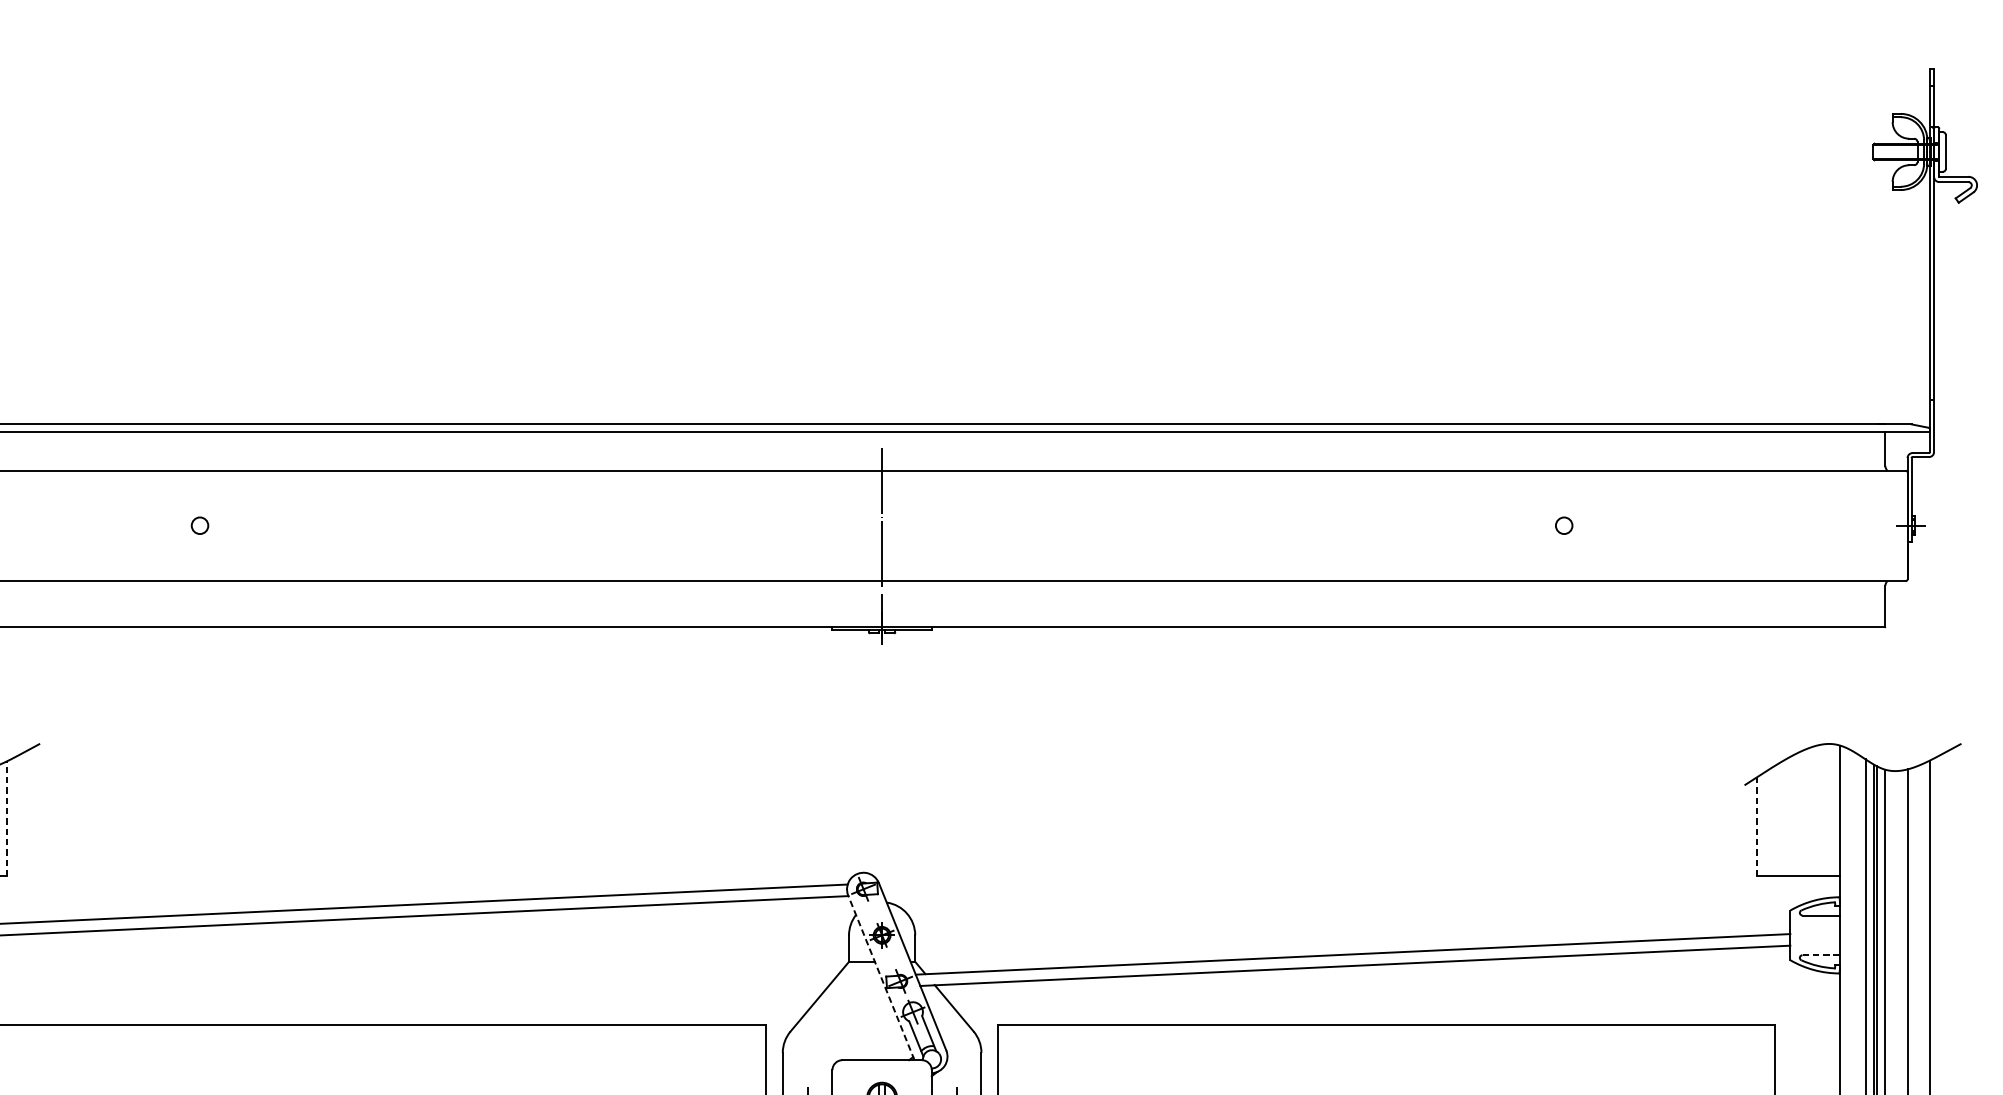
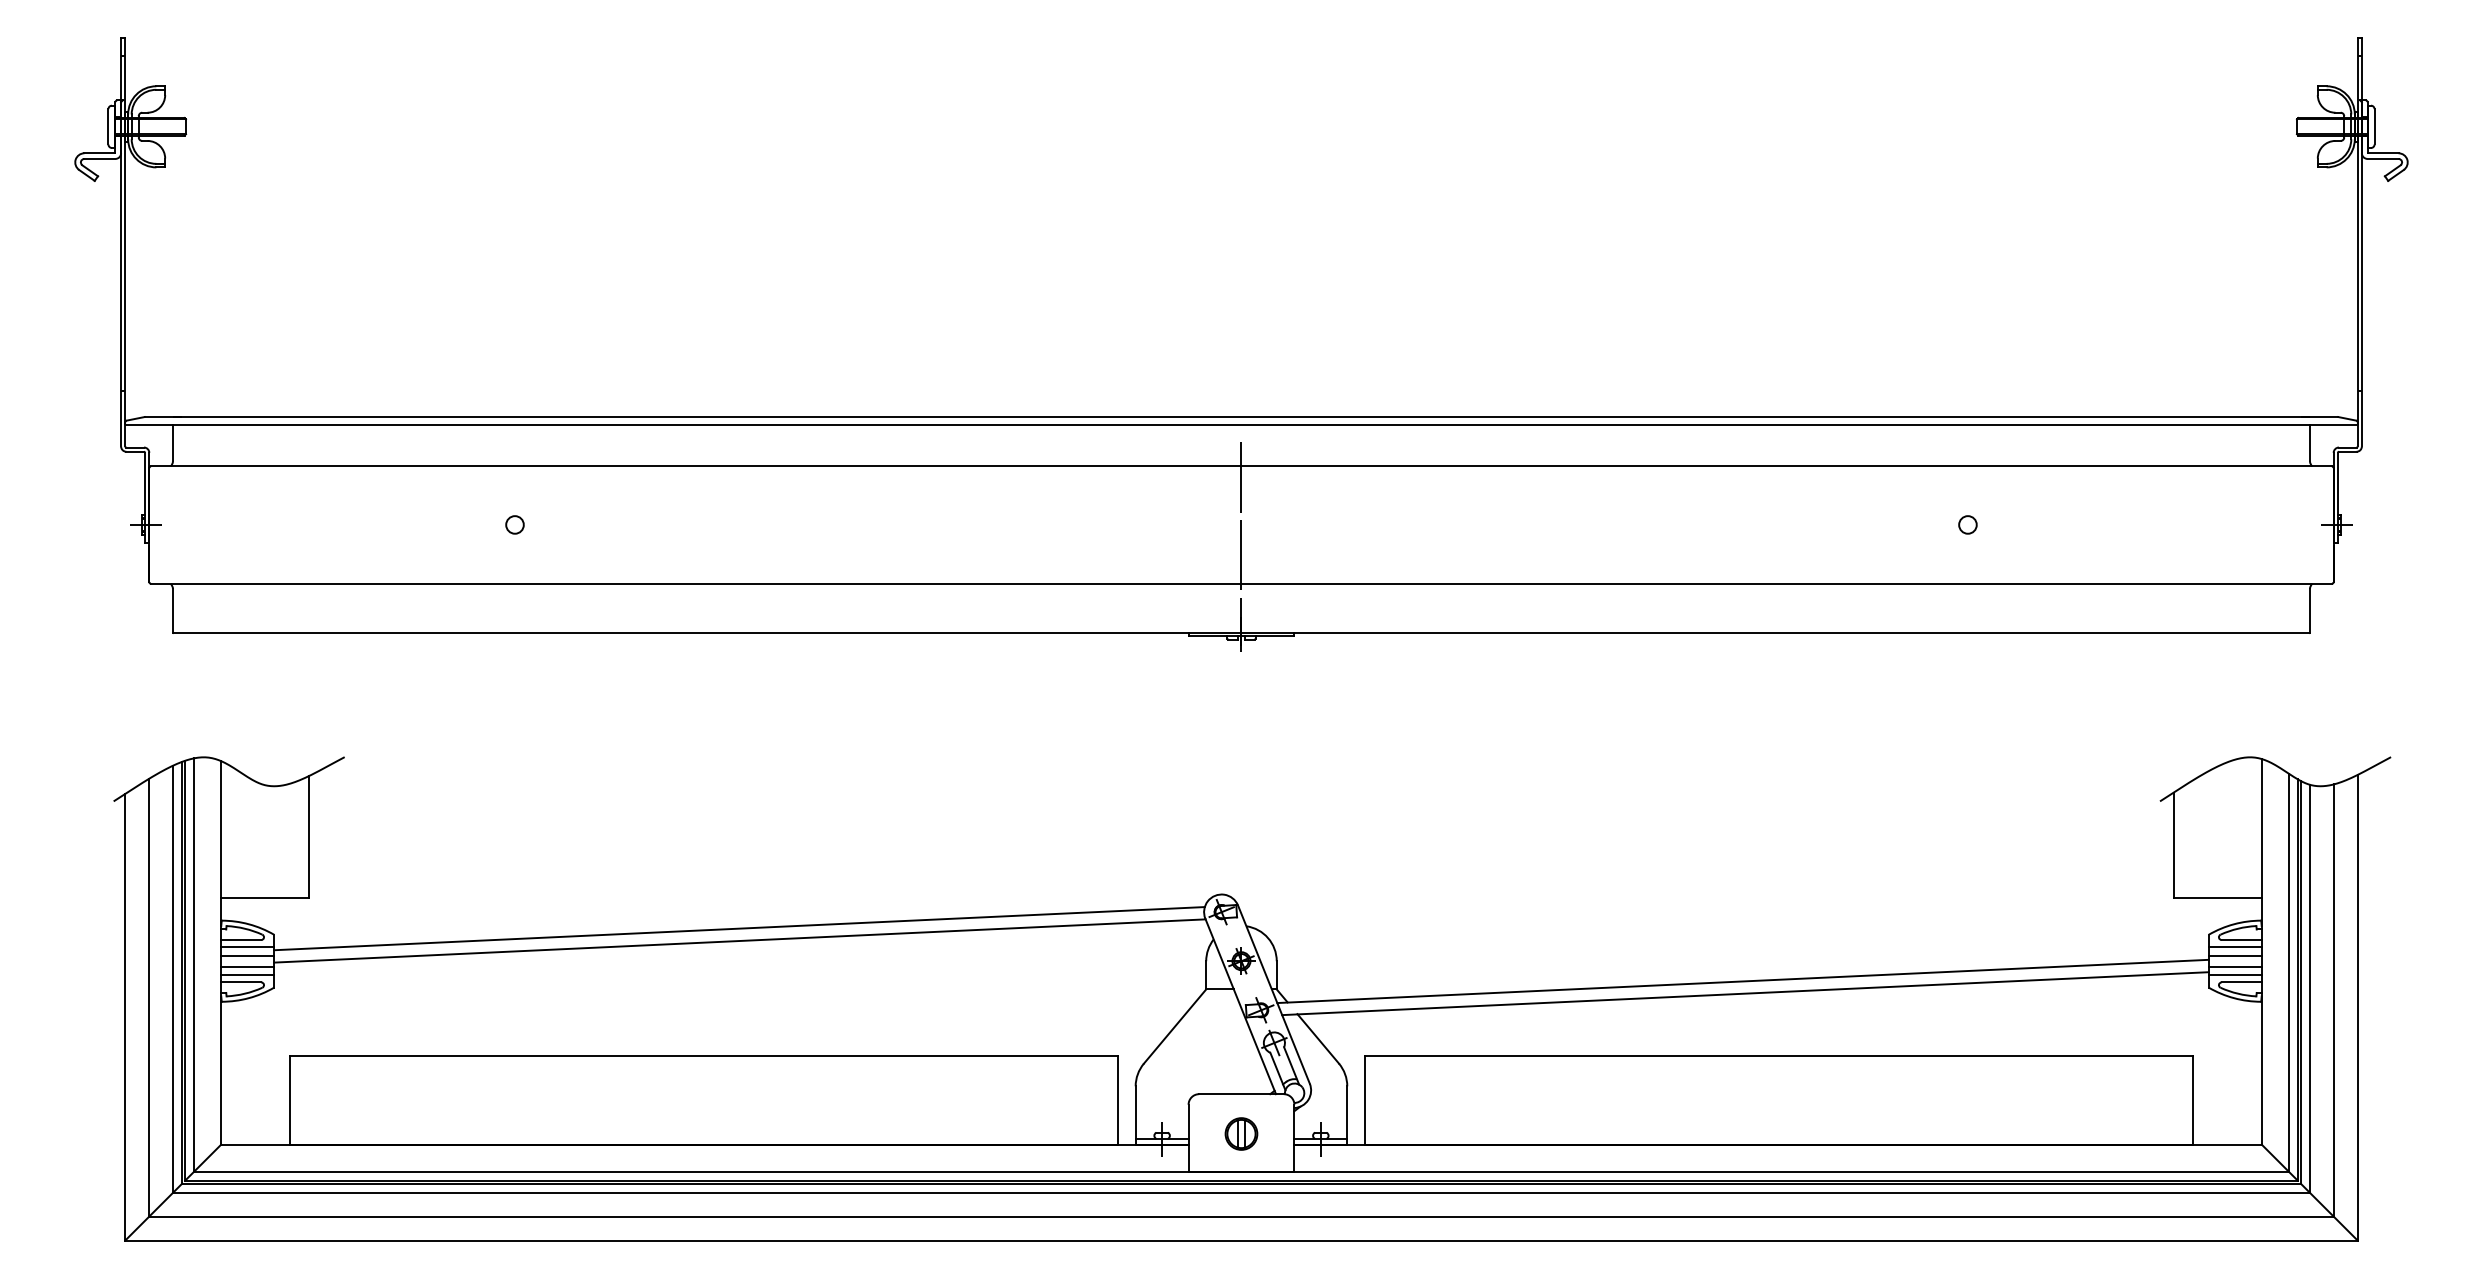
line: (7, 818) -> (309, 836), dashed -> solid
line: (1757, 826) -> (2173, 845), dashed -> solid
line: (1814, 922) -> (2234, 947), added
line: (1814, 930) -> (2234, 955), added
line: (1814, 940) -> (2234, 966), added
line: (1814, 948) -> (2234, 975), added
line: (1821, 955) -> (2241, 982), dashed -> solid
line: (881, 977) -> (1240, 1006), dashed -> solid

